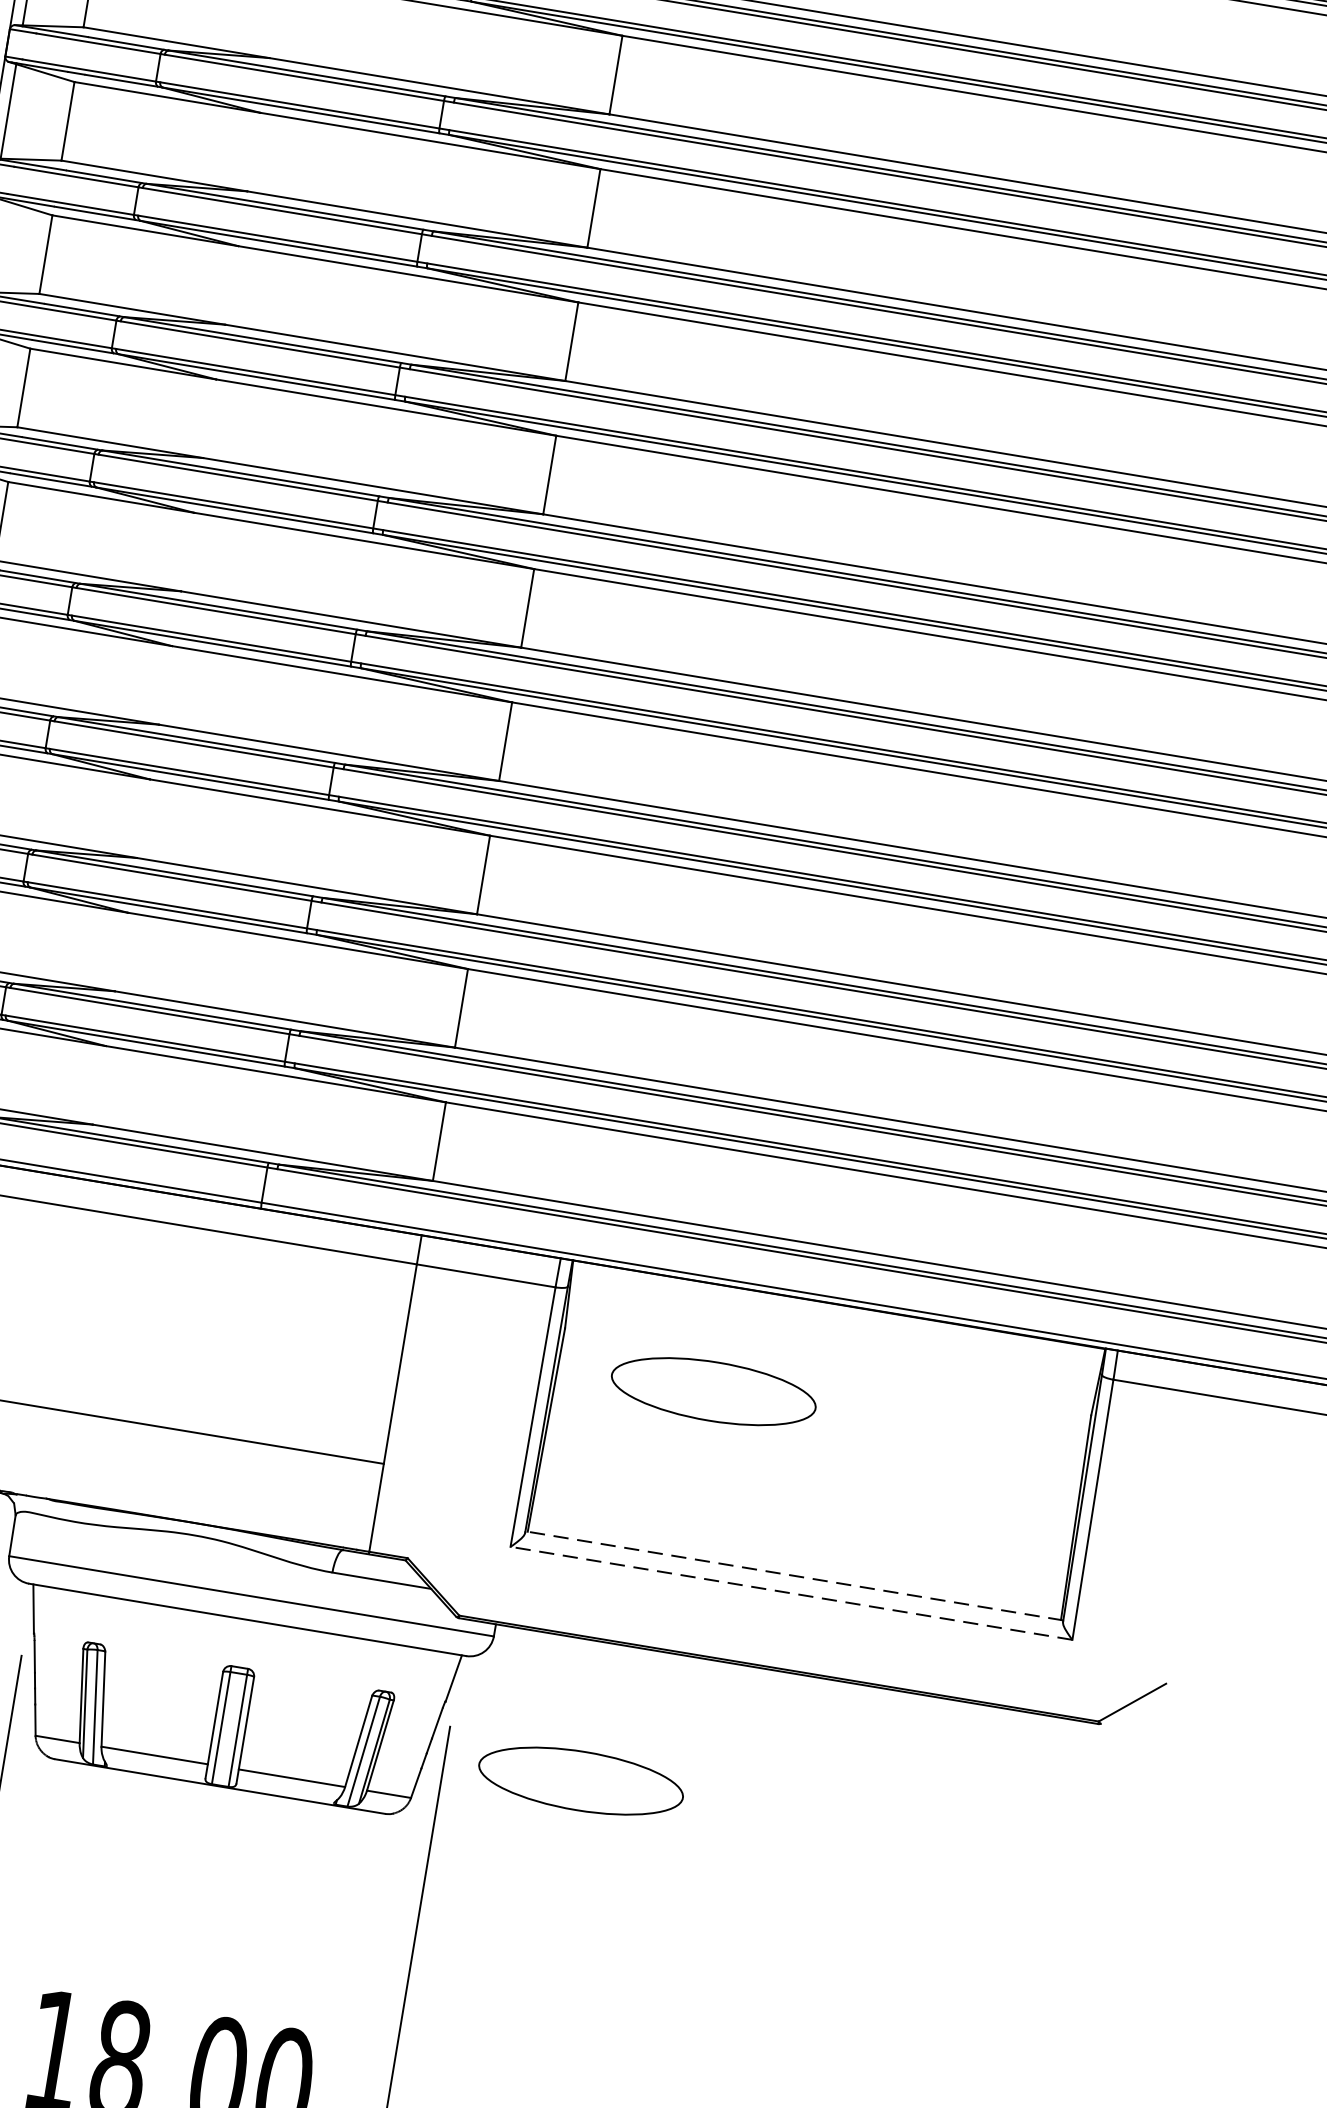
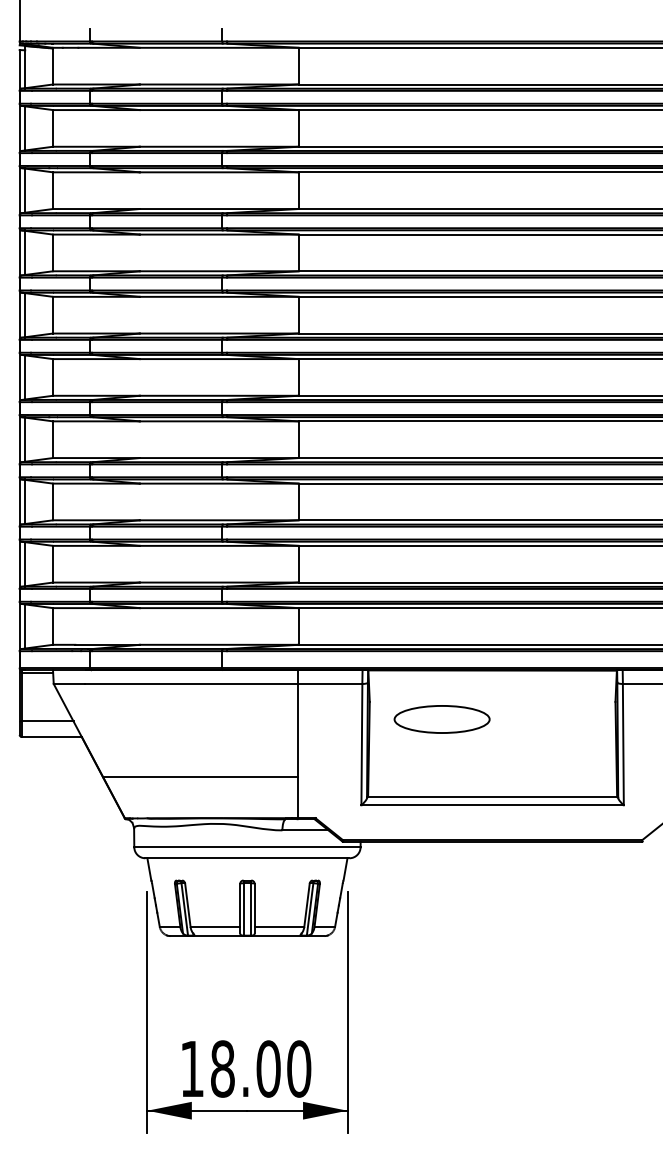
line: (793, 1576) -> (492, 797), dashed -> solid
line: (791, 1593) -> (492, 805), dashed -> solid
part: (579, 1780) -> (410, 906), removed

